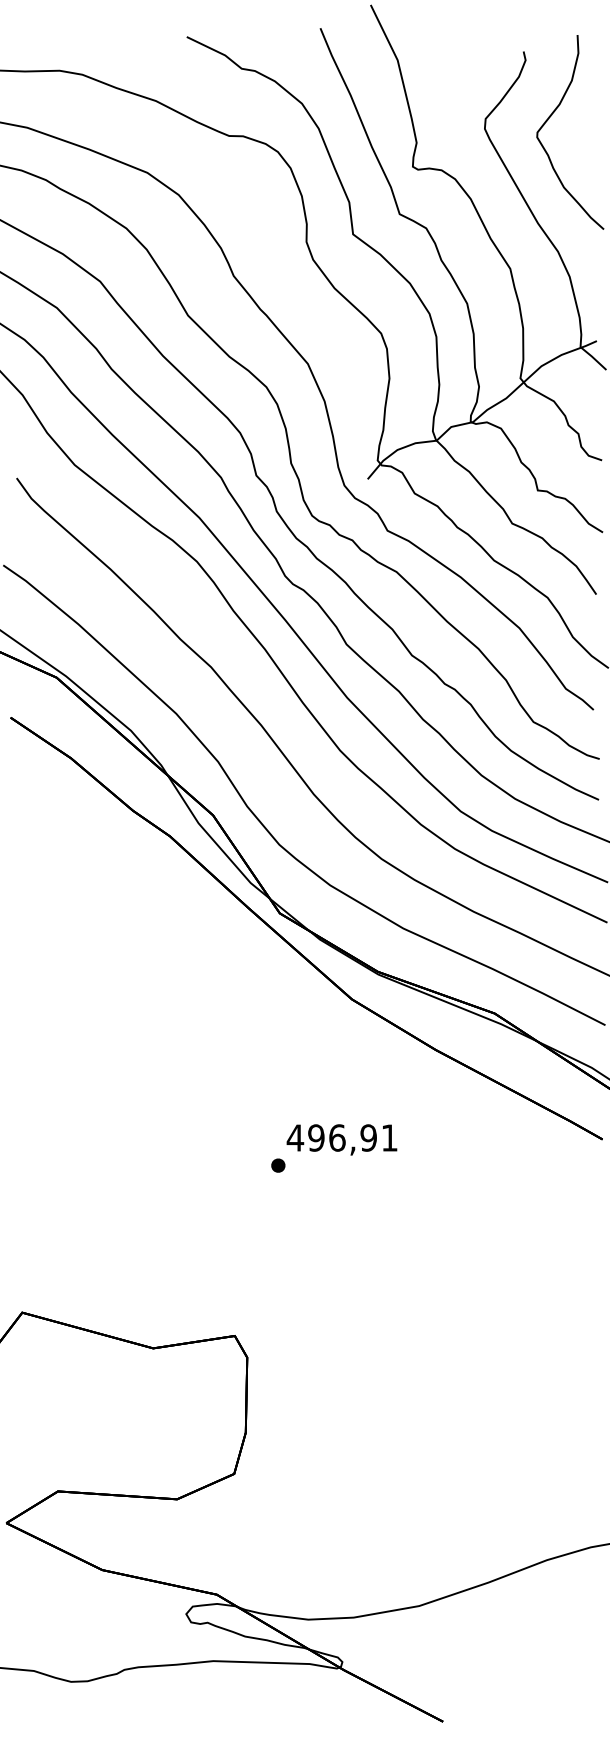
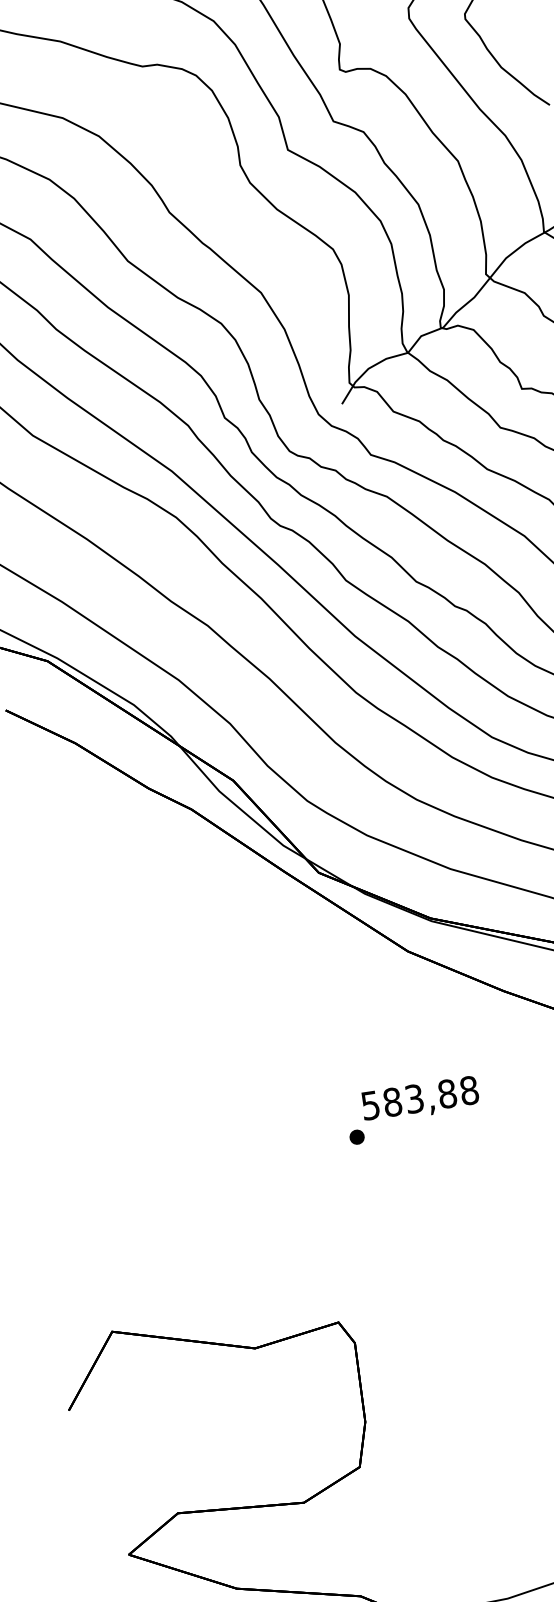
text: (341, 1137) -> (418, 1097), 496,91 -> 583,88

